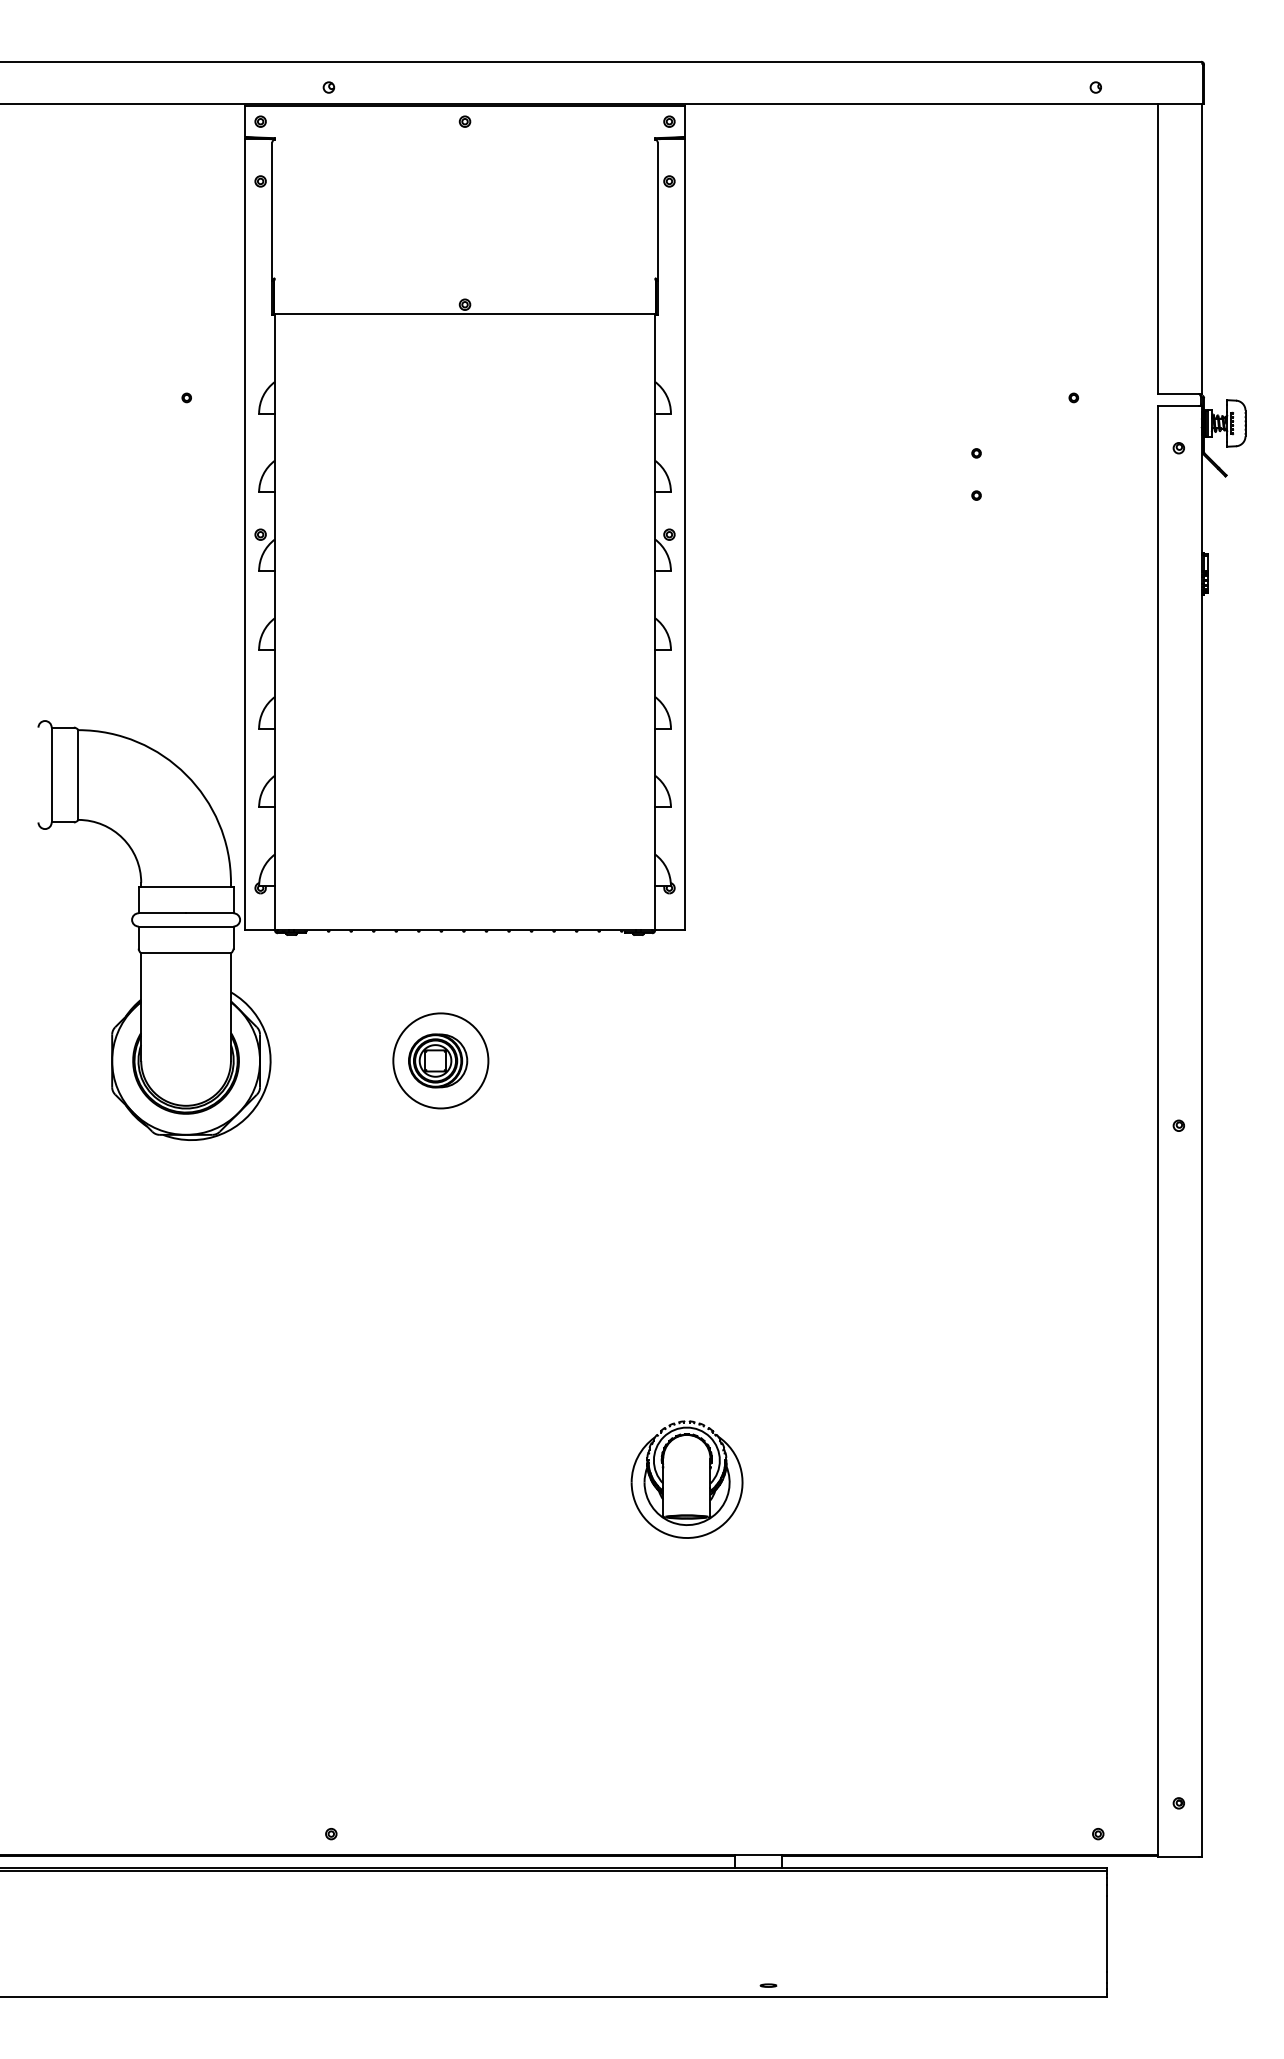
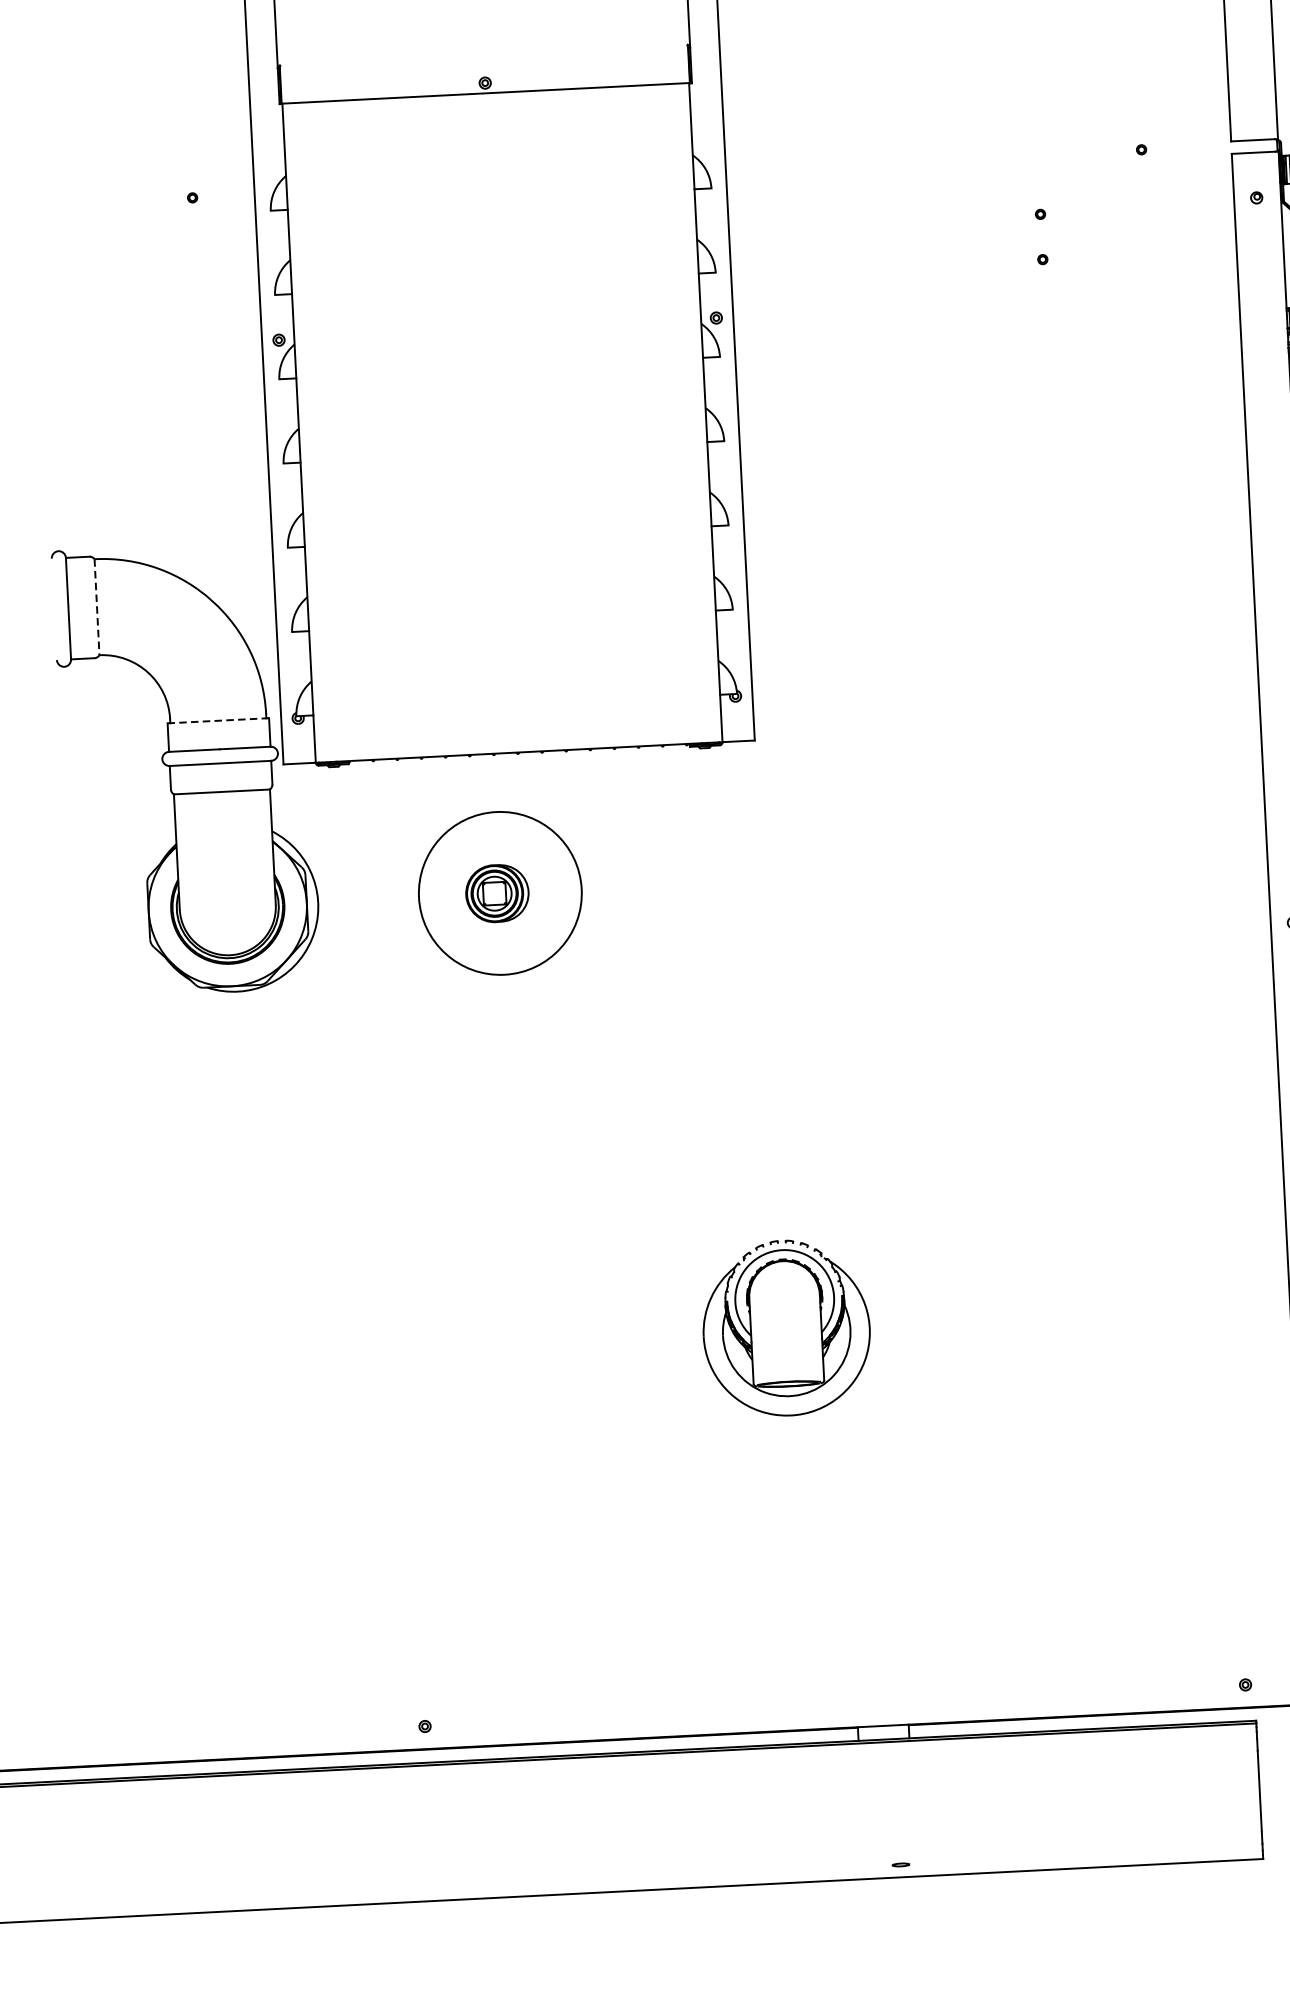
line: (78, 775) -> (97, 607), solid -> dashed
line: (185, 886) -> (217, 720), solid -> dashed
circle: (440, 1060) -> (499, 892), size x1.6
part: (686, 1479) -> (785, 1327), size x1.4

